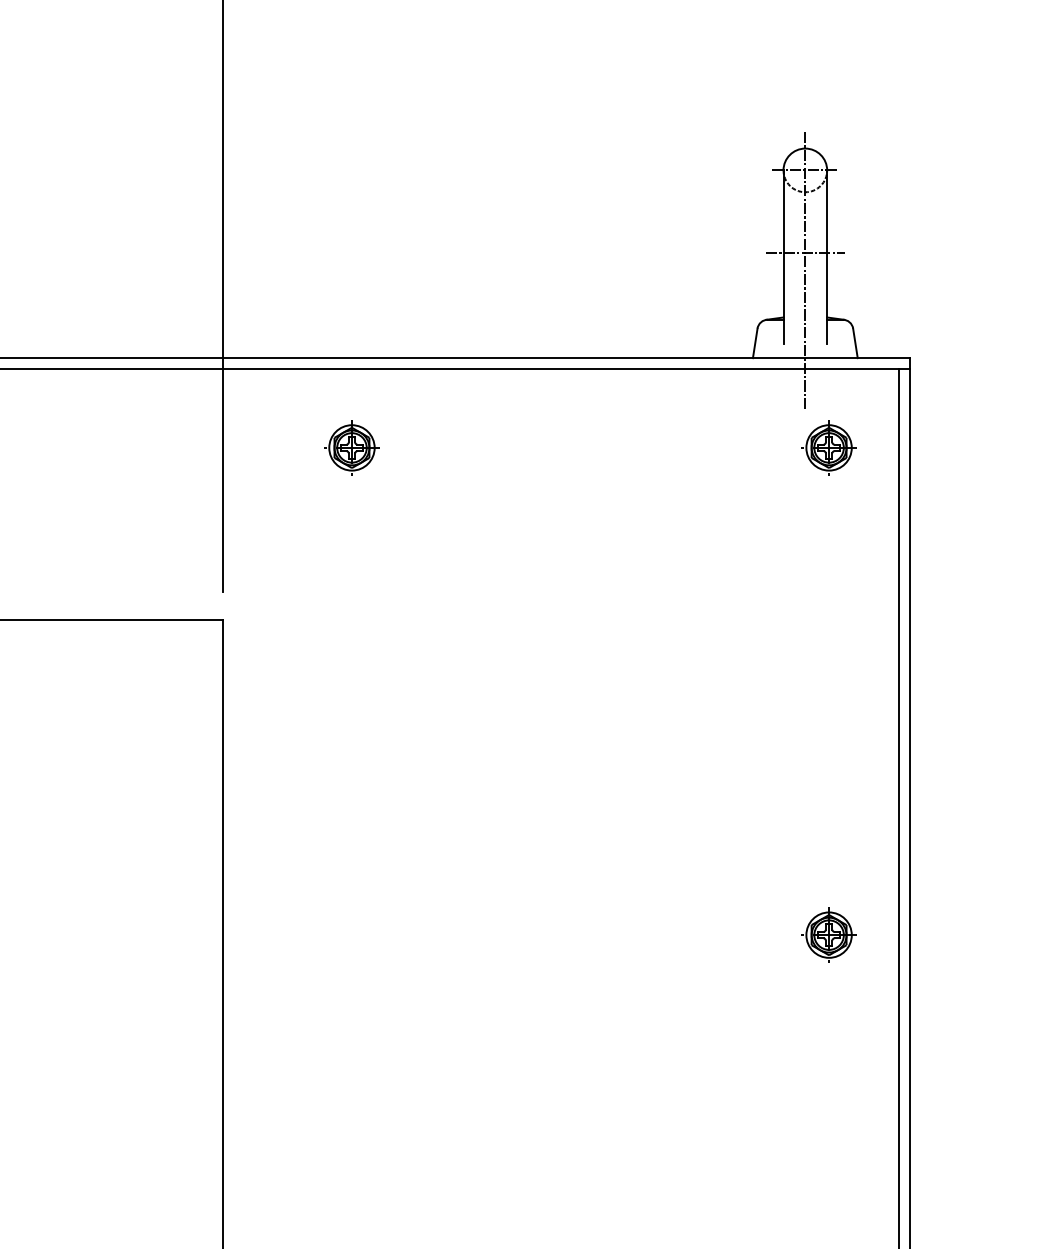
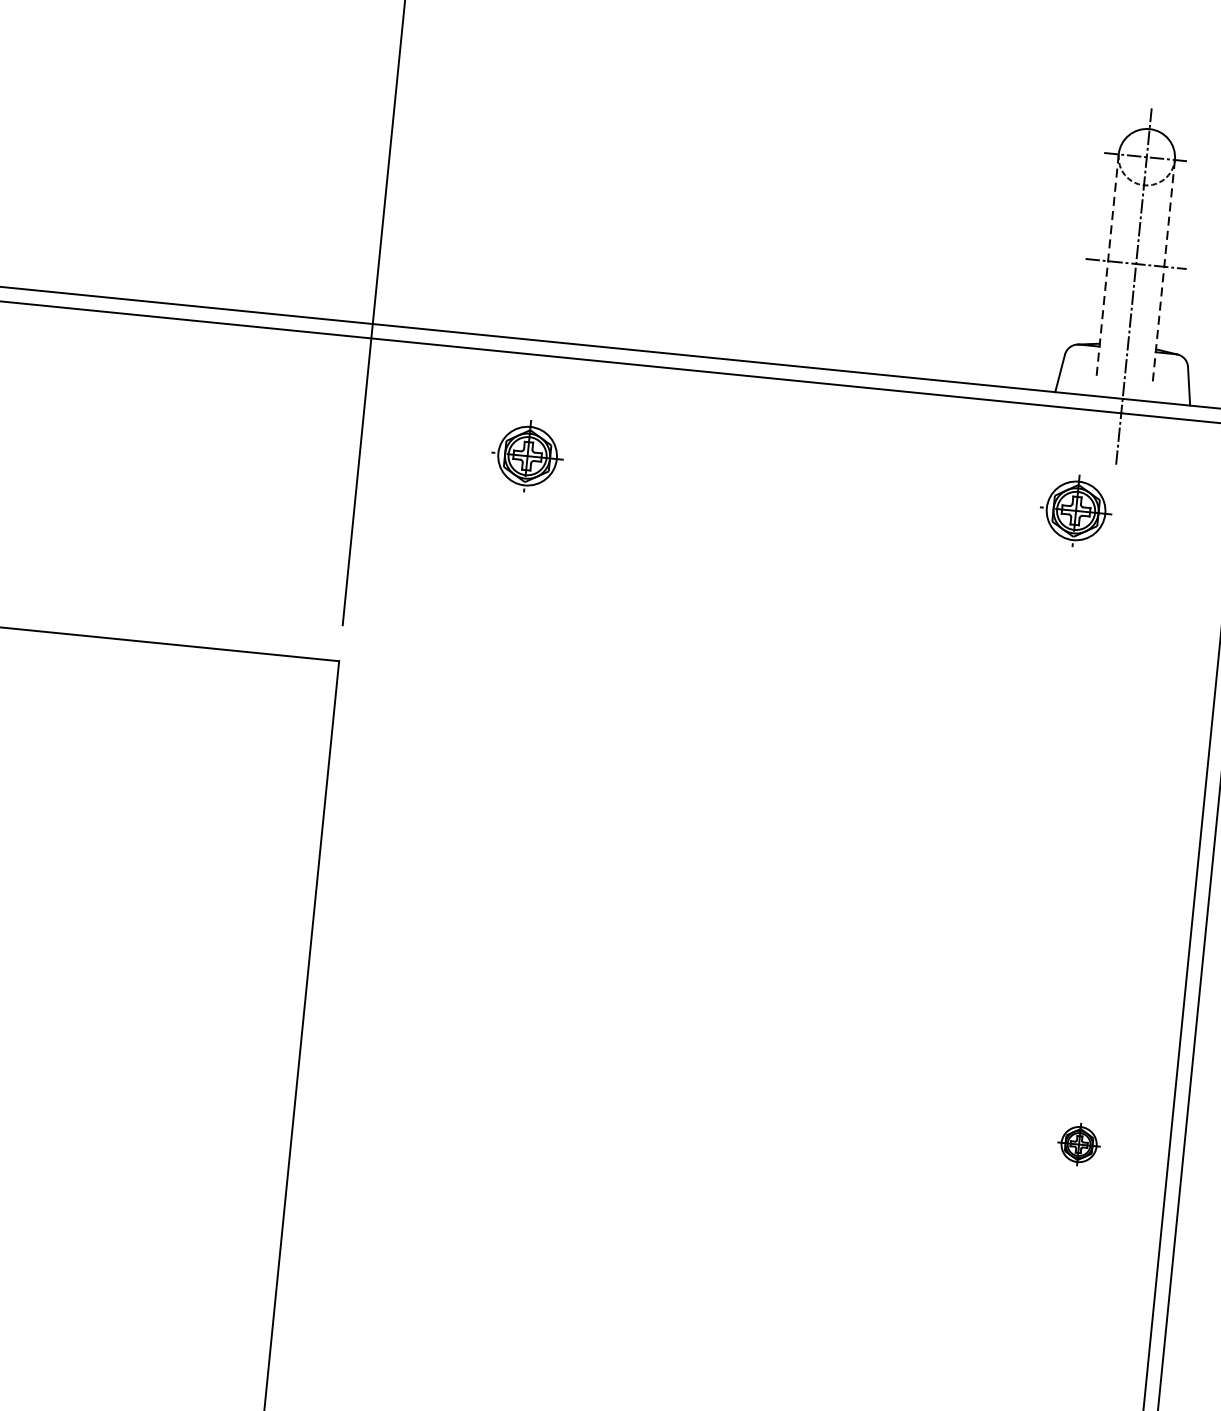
line: (783, 257) -> (1107, 266), solid -> dashed
line: (827, 257) -> (1164, 272), solid -> dashed
part: (828, 447) -> (1075, 510), moved
part: (828, 934) -> (1078, 1143), size x0.6

